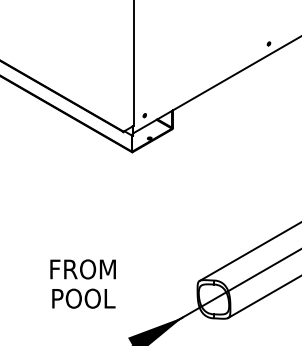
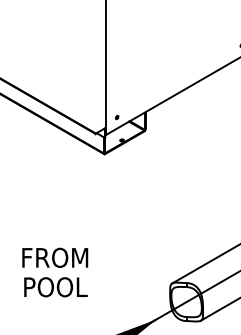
text: (82, 283) -> (54, 271), moved

